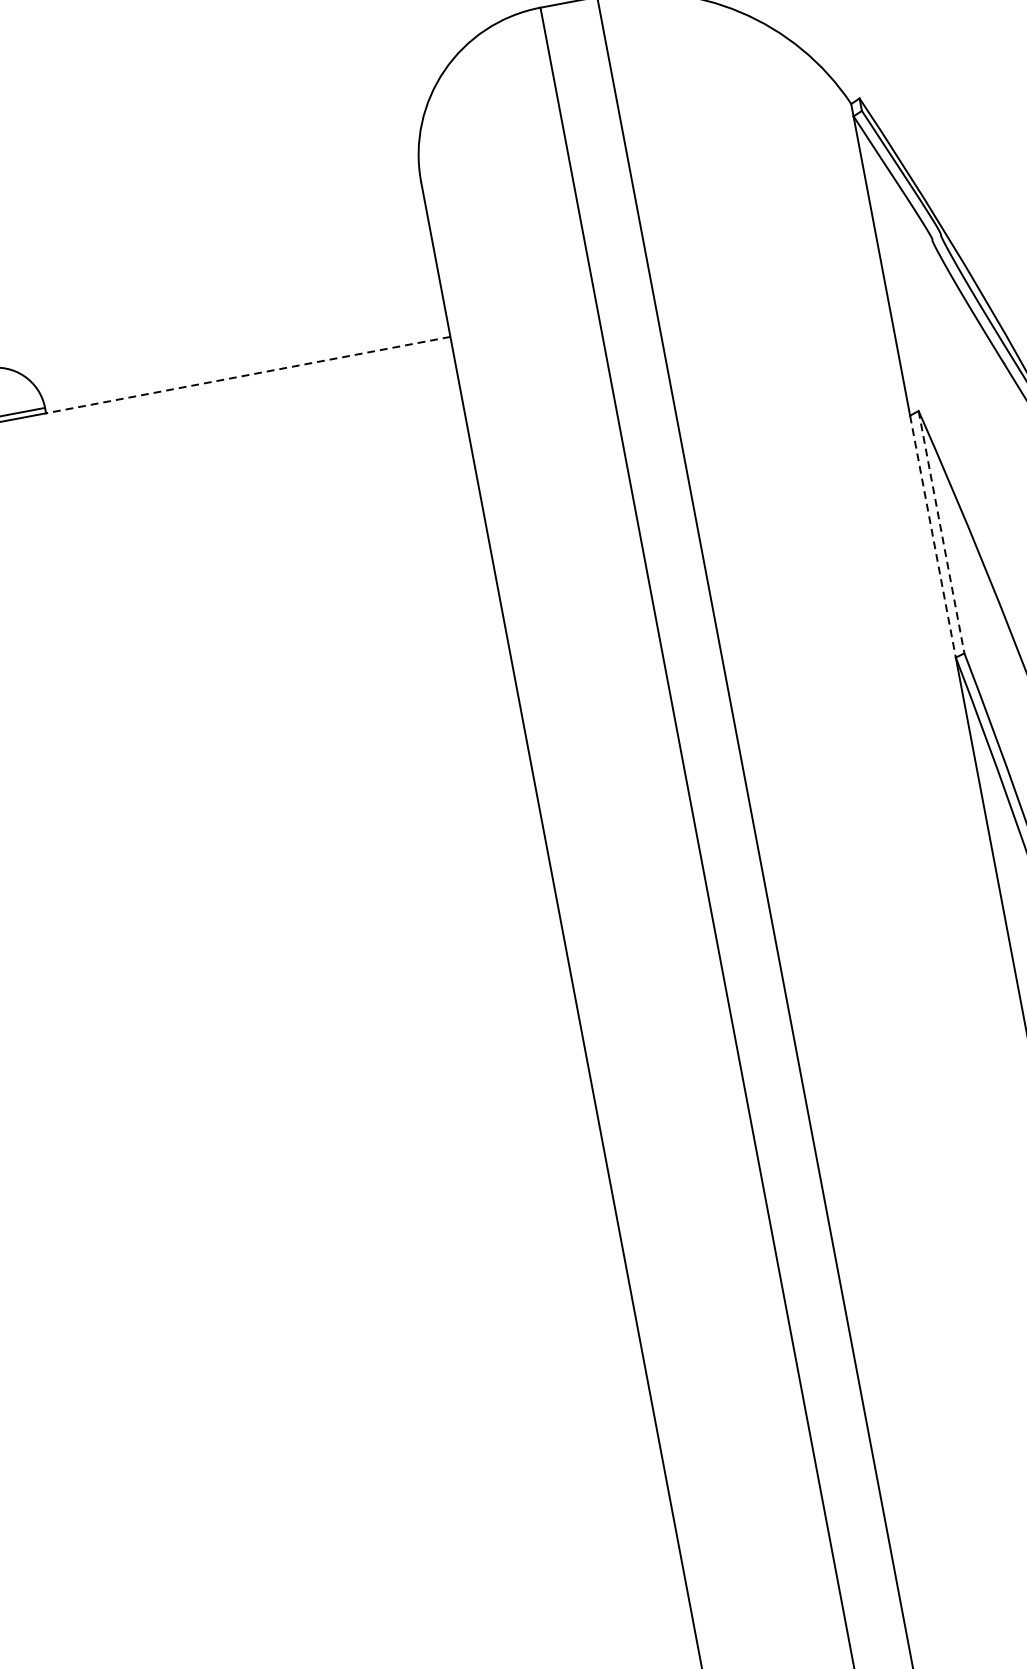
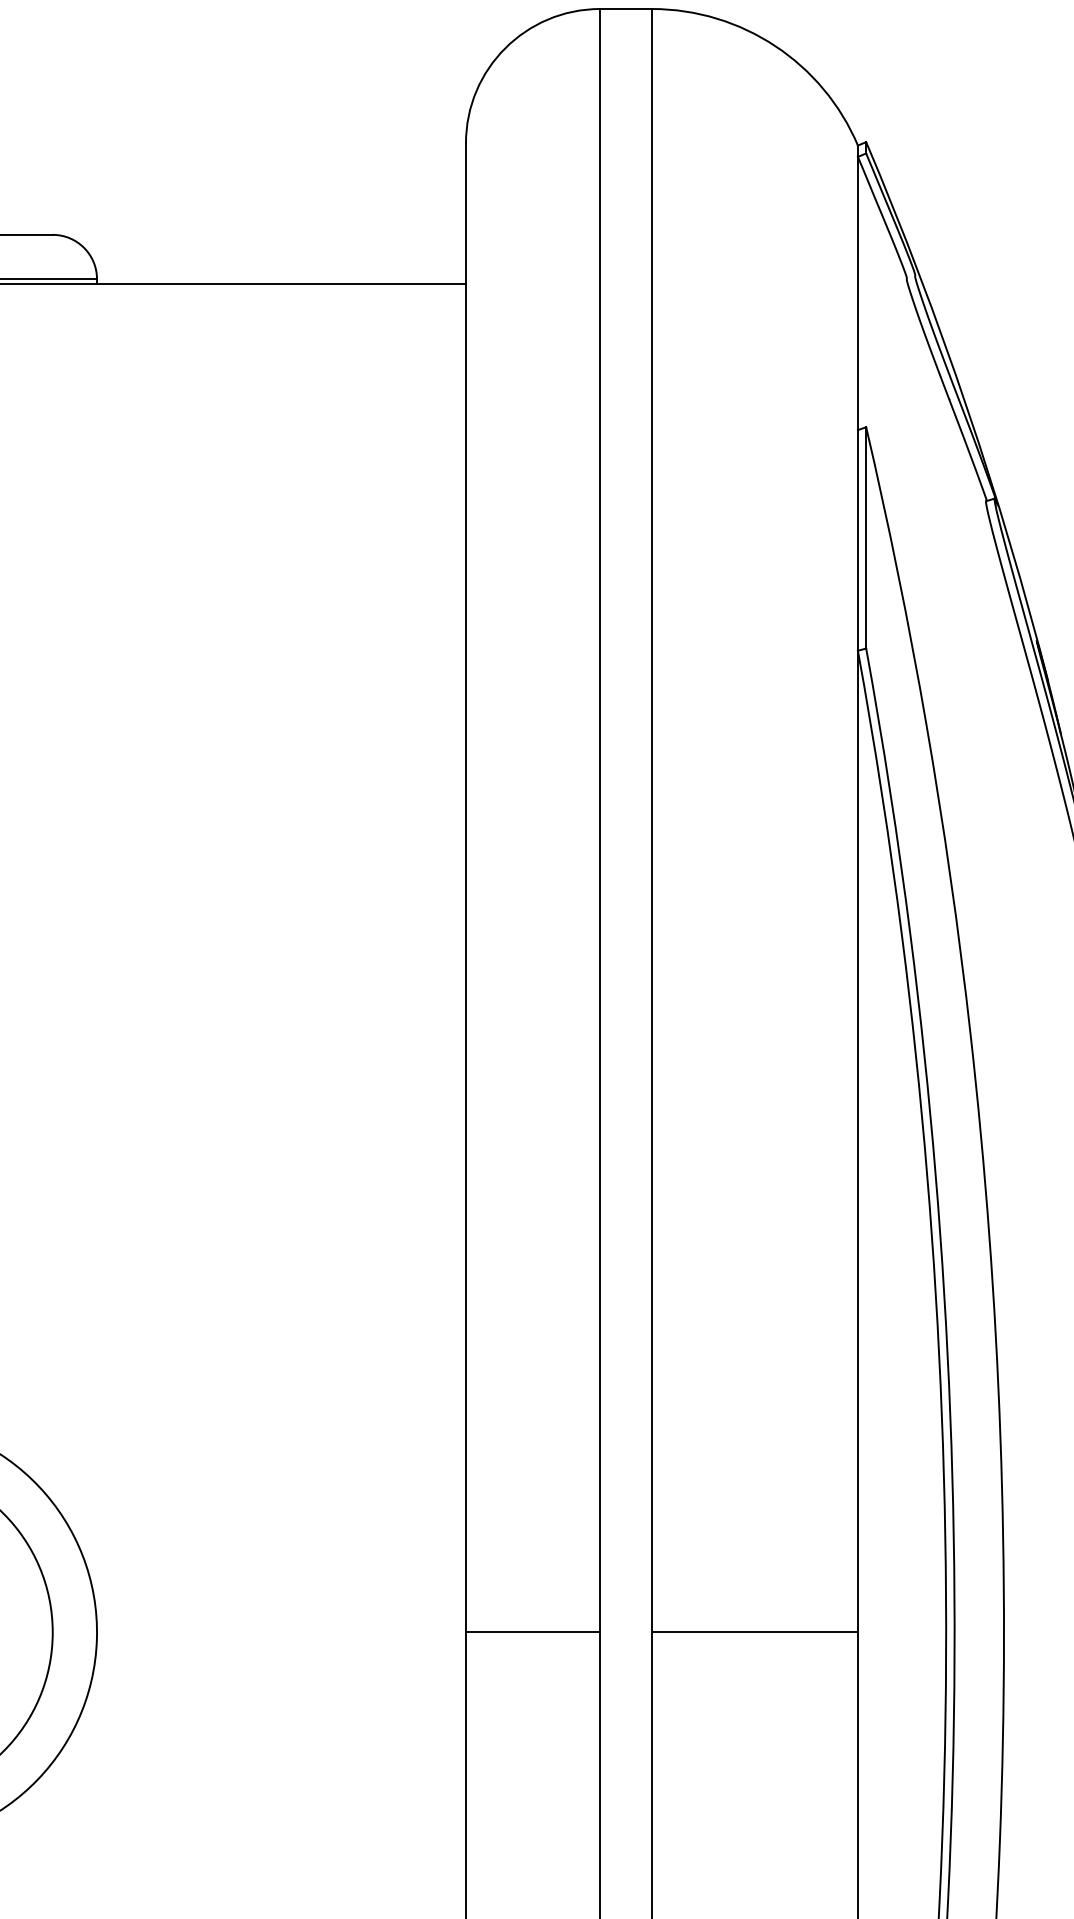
line: (248, 375) -> (281, 284), dashed -> solid
line: (941, 531) -> (866, 537), dashed -> solid
line: (932, 536) -> (857, 540), dashed -> solid

